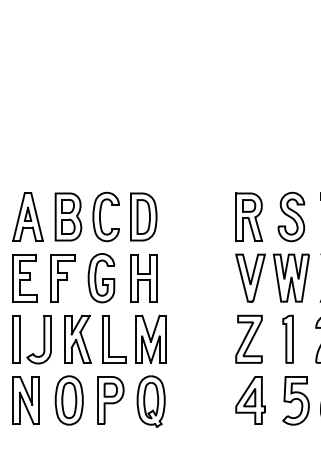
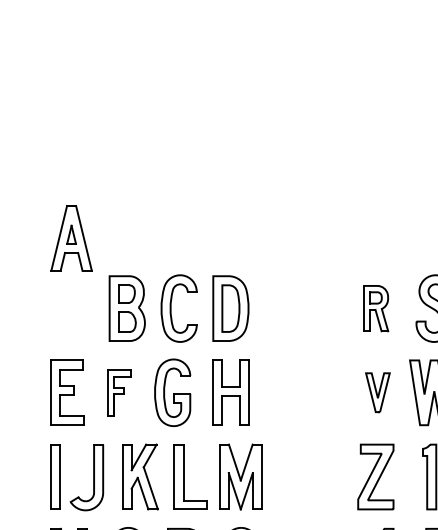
part: (27, 216) -> (70, 237), moved
part: (248, 216) -> (375, 307), size x0.7
part: (250, 277) -> (377, 391), size x0.6
part: (62, 278) -> (119, 393), size x0.7

